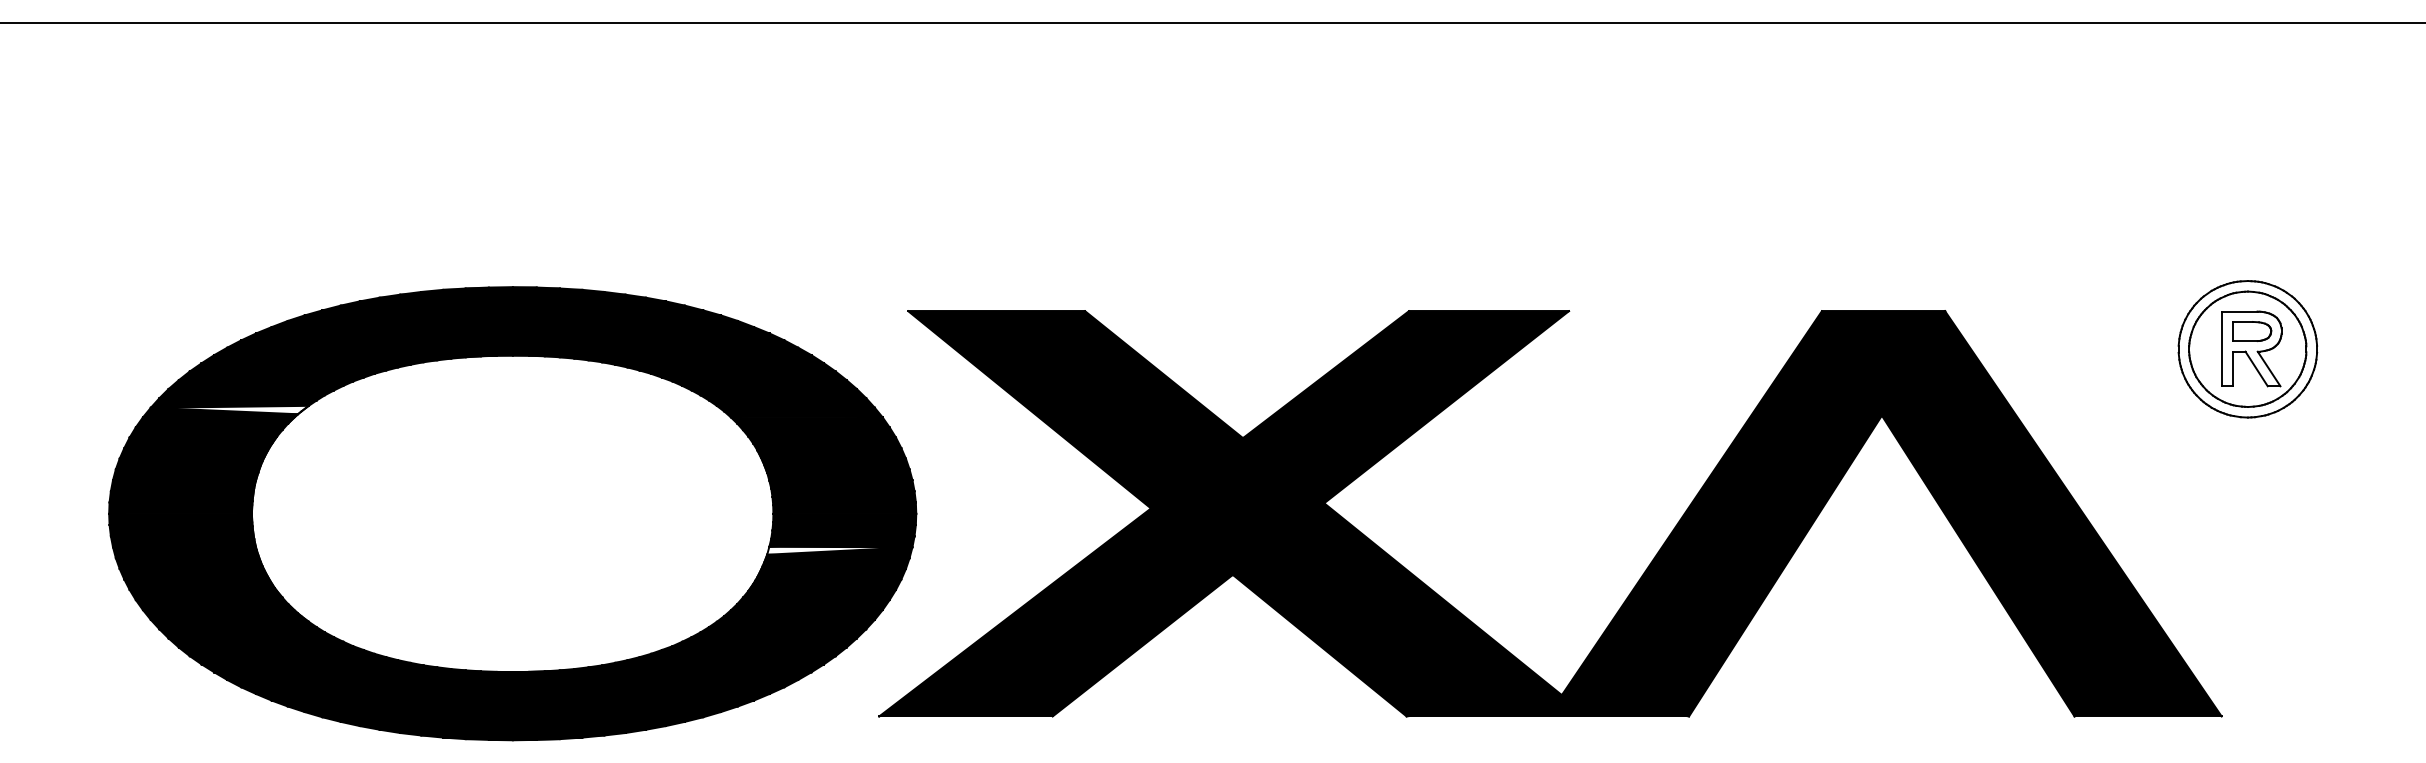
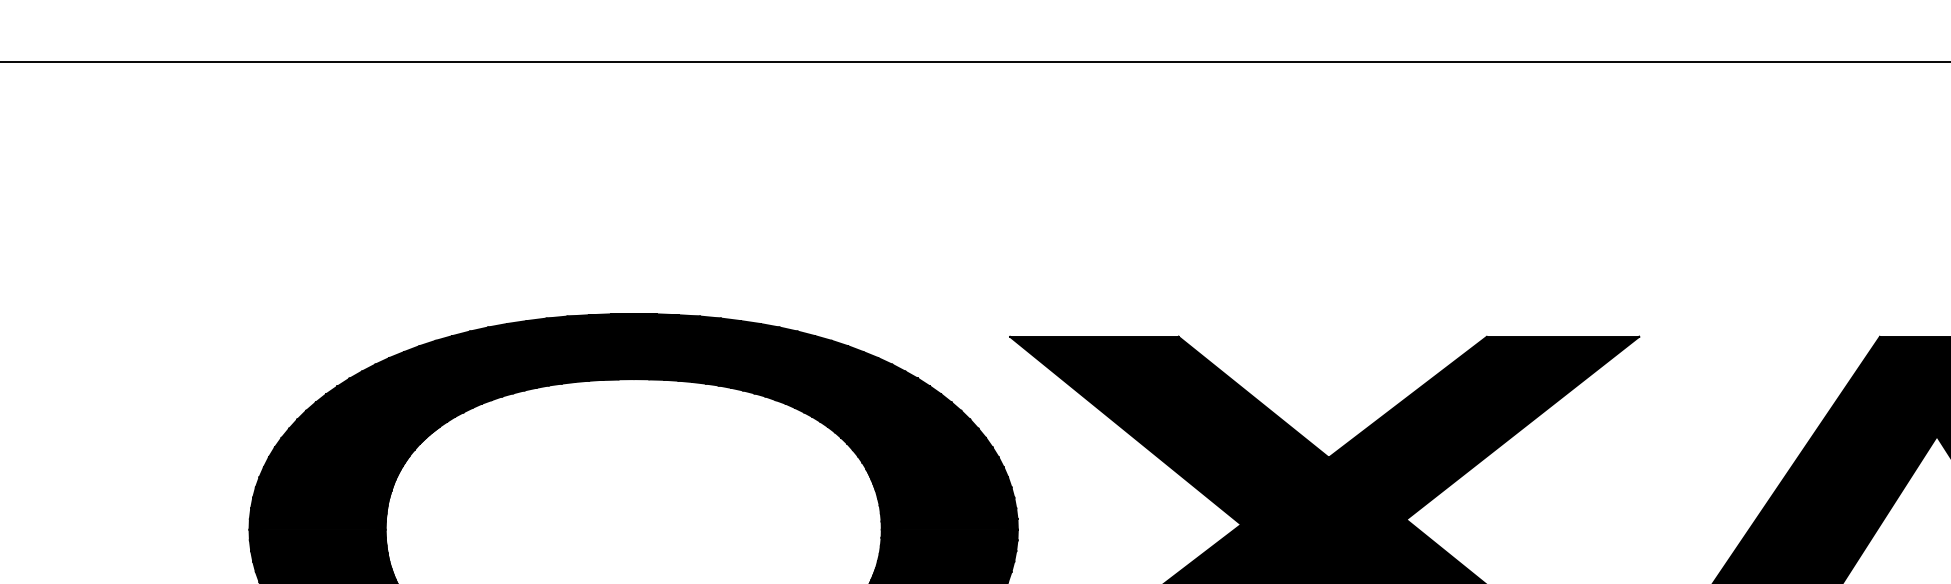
fill: (229, 409) -> (364, 430), added
fill: (839, 550) -> (944, 564), added

